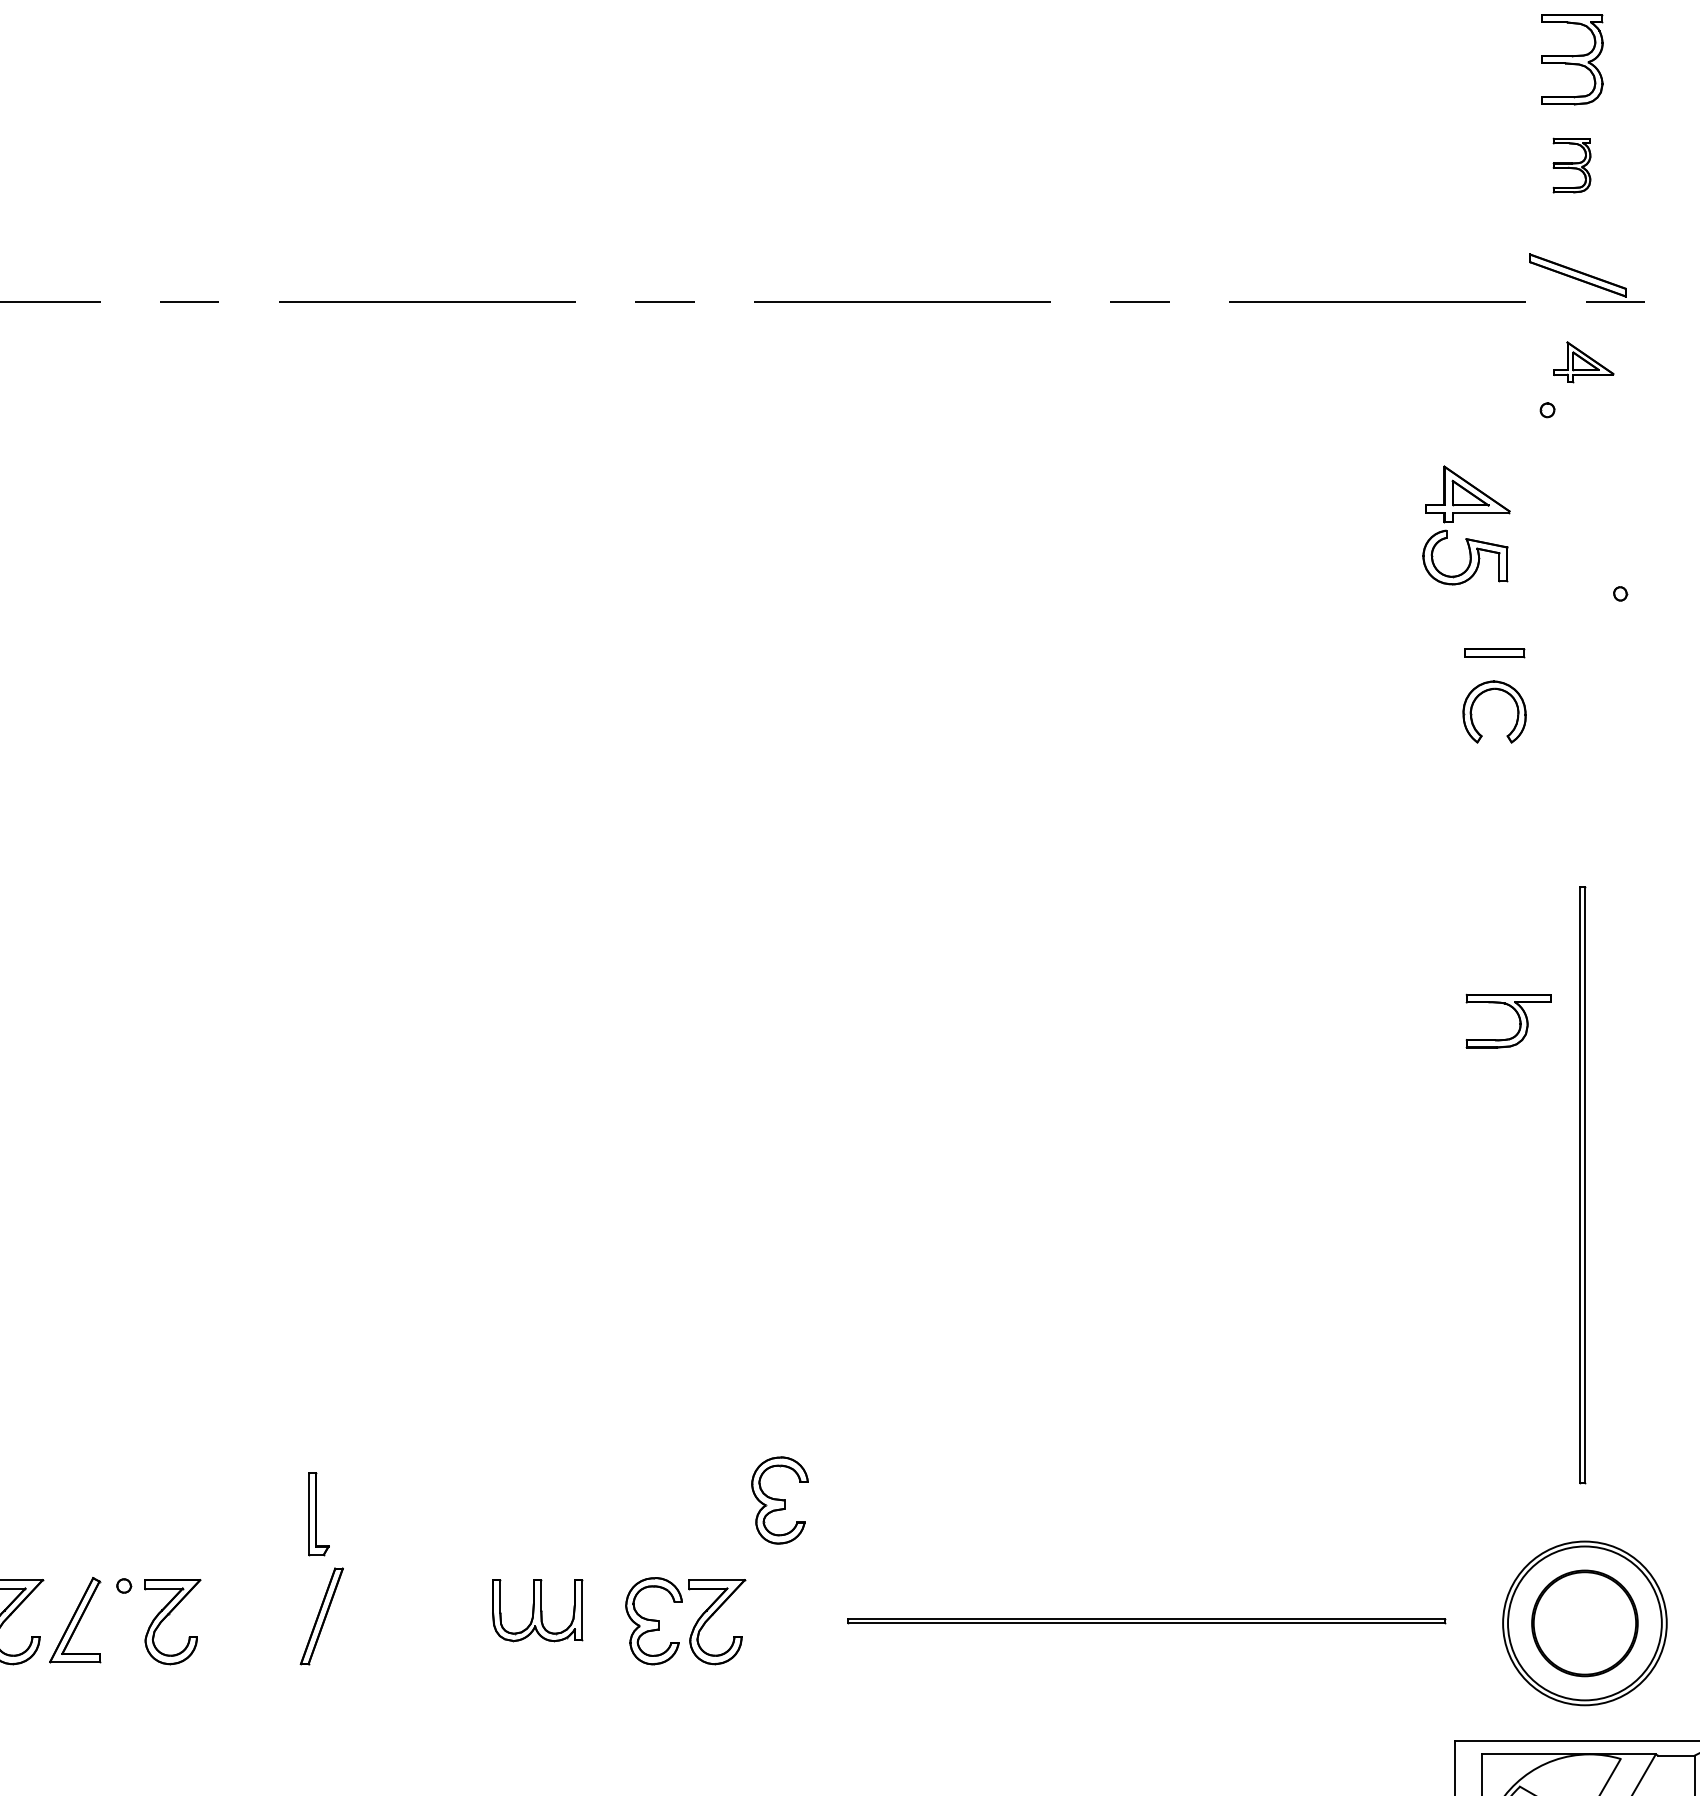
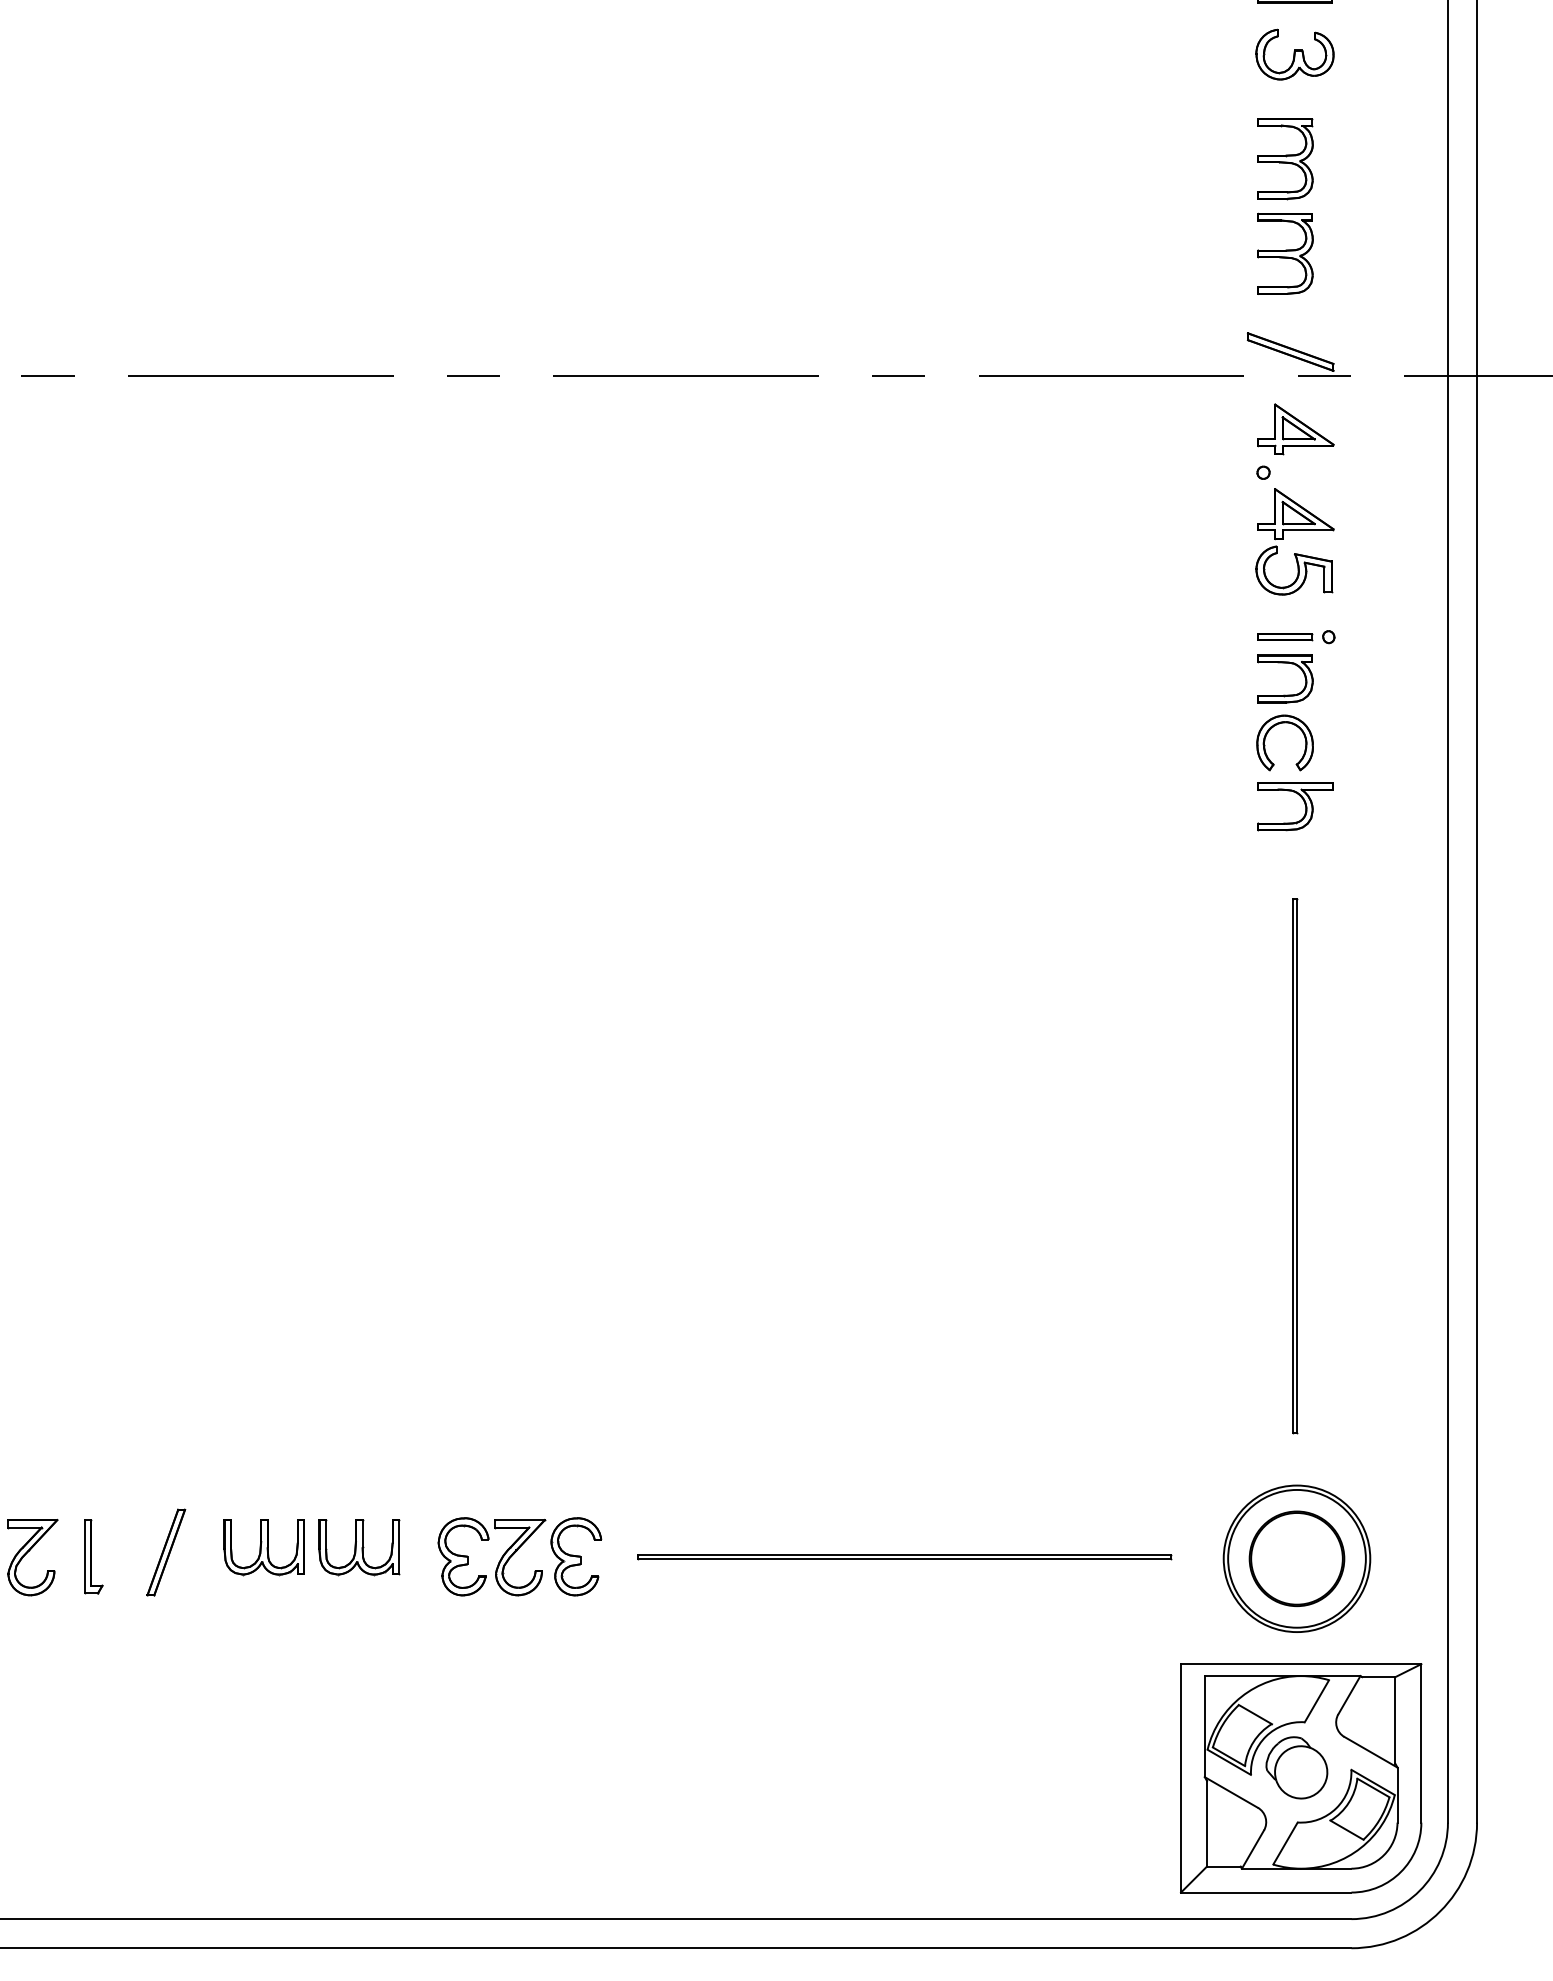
part: (1572, 165) -> (1285, 253), size x1.67
part: (1583, 361) -> (1295, 429), size x1.43
part: (1465, 512) -> (1294, 530), moved
part: (1572, 623) -> (1285, 663), added
part: (1495, 653) -> (1285, 637), moved
part: (1480, 695) -> (1272, 728), moved
part: (1518, 1018) -> (1304, 804), moved
part: (780, 1500) -> (576, 1556), moved
part: (318, 1513) -> (93, 1556), moved
part: (430, 1610) -> (263, 1547), added

